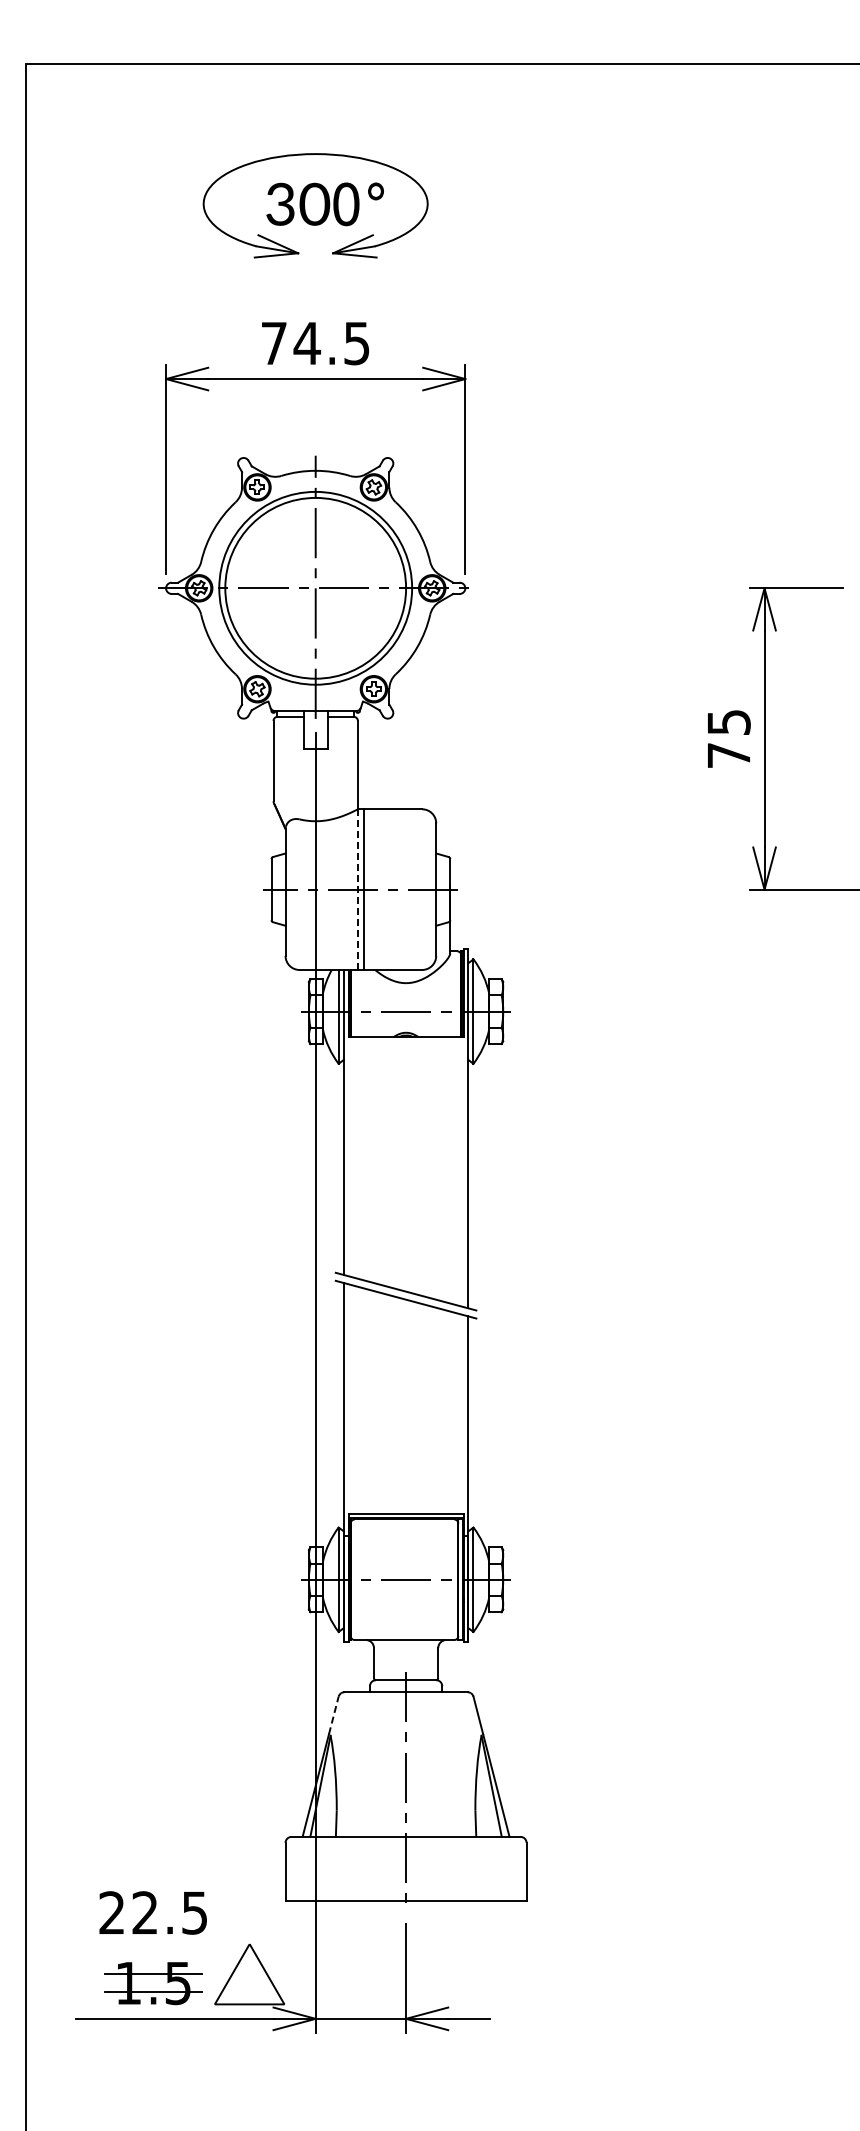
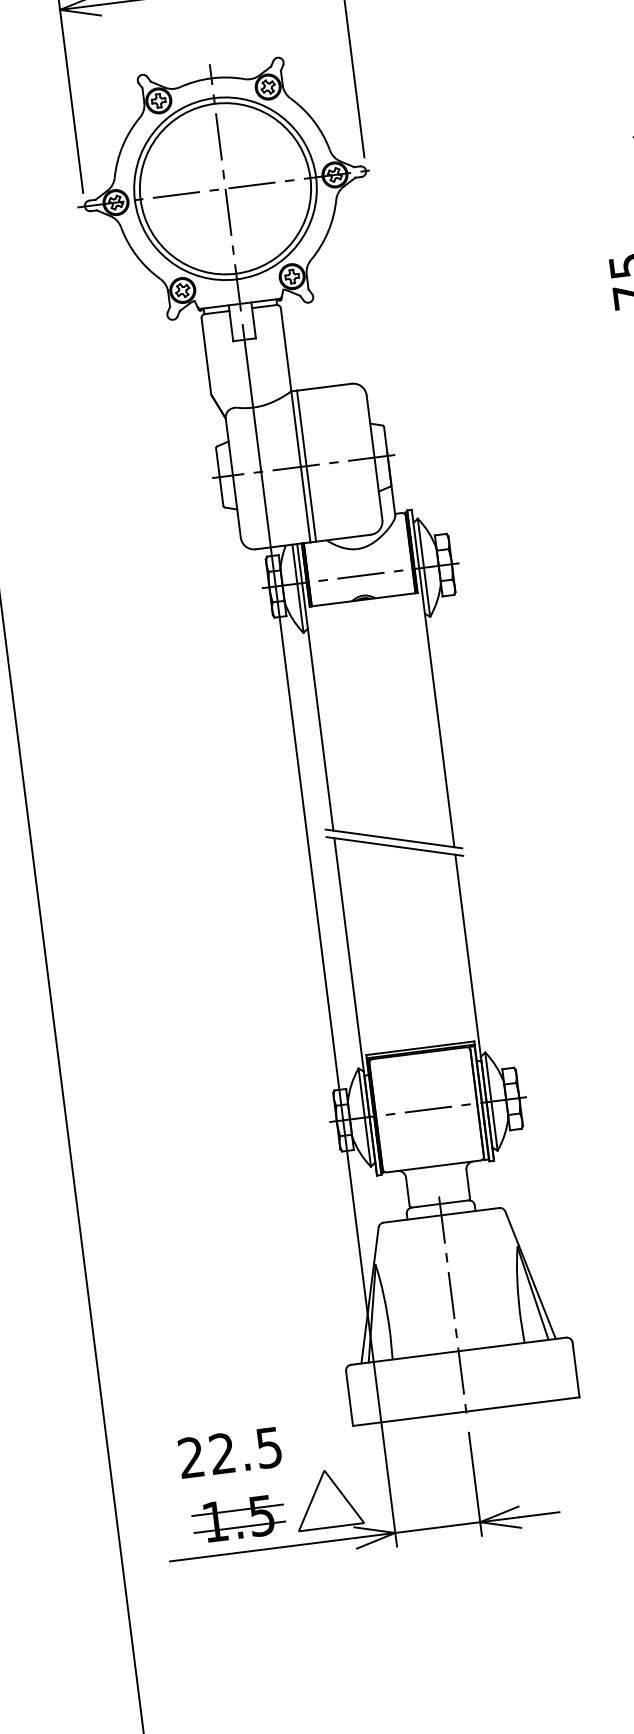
line: (357, 889) -> (300, 466), dashed -> solid
line: (333, 1714) -> (375, 1244), dashed -> solid

